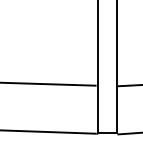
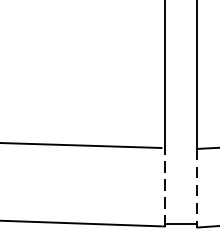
line: (98, 109) -> (165, 186), solid -> dashed
line: (117, 110) -> (196, 188), solid -> dashed

